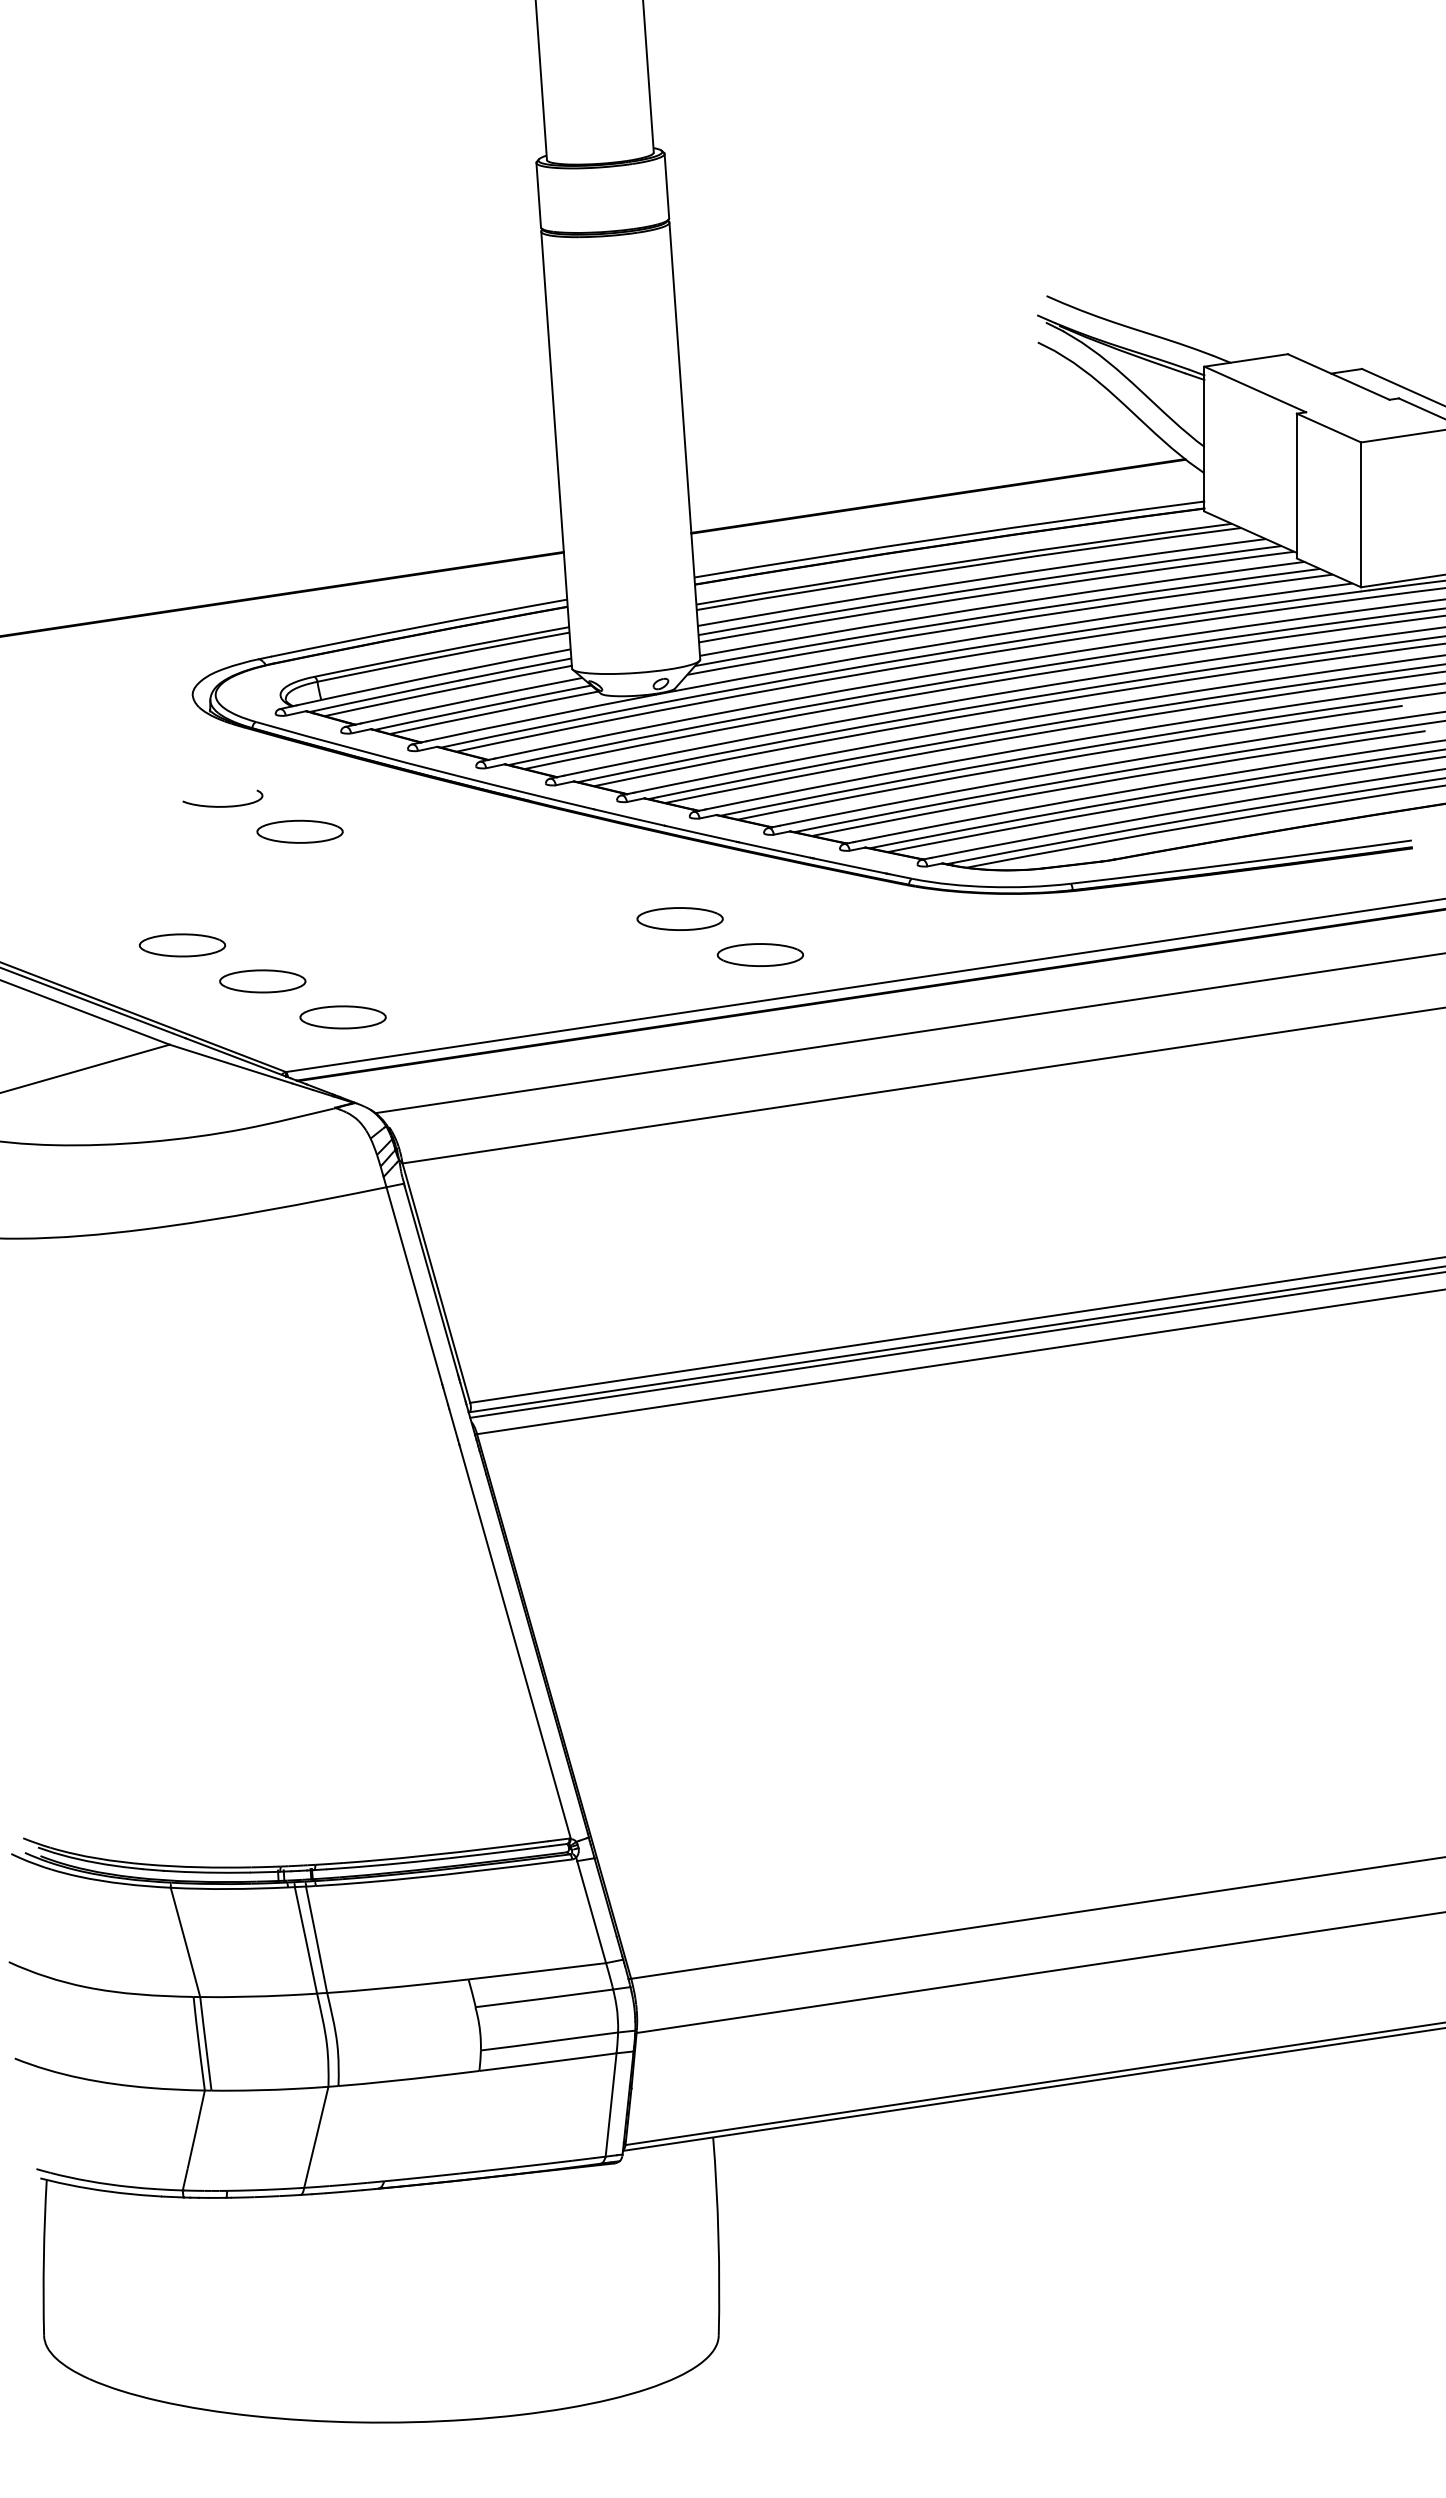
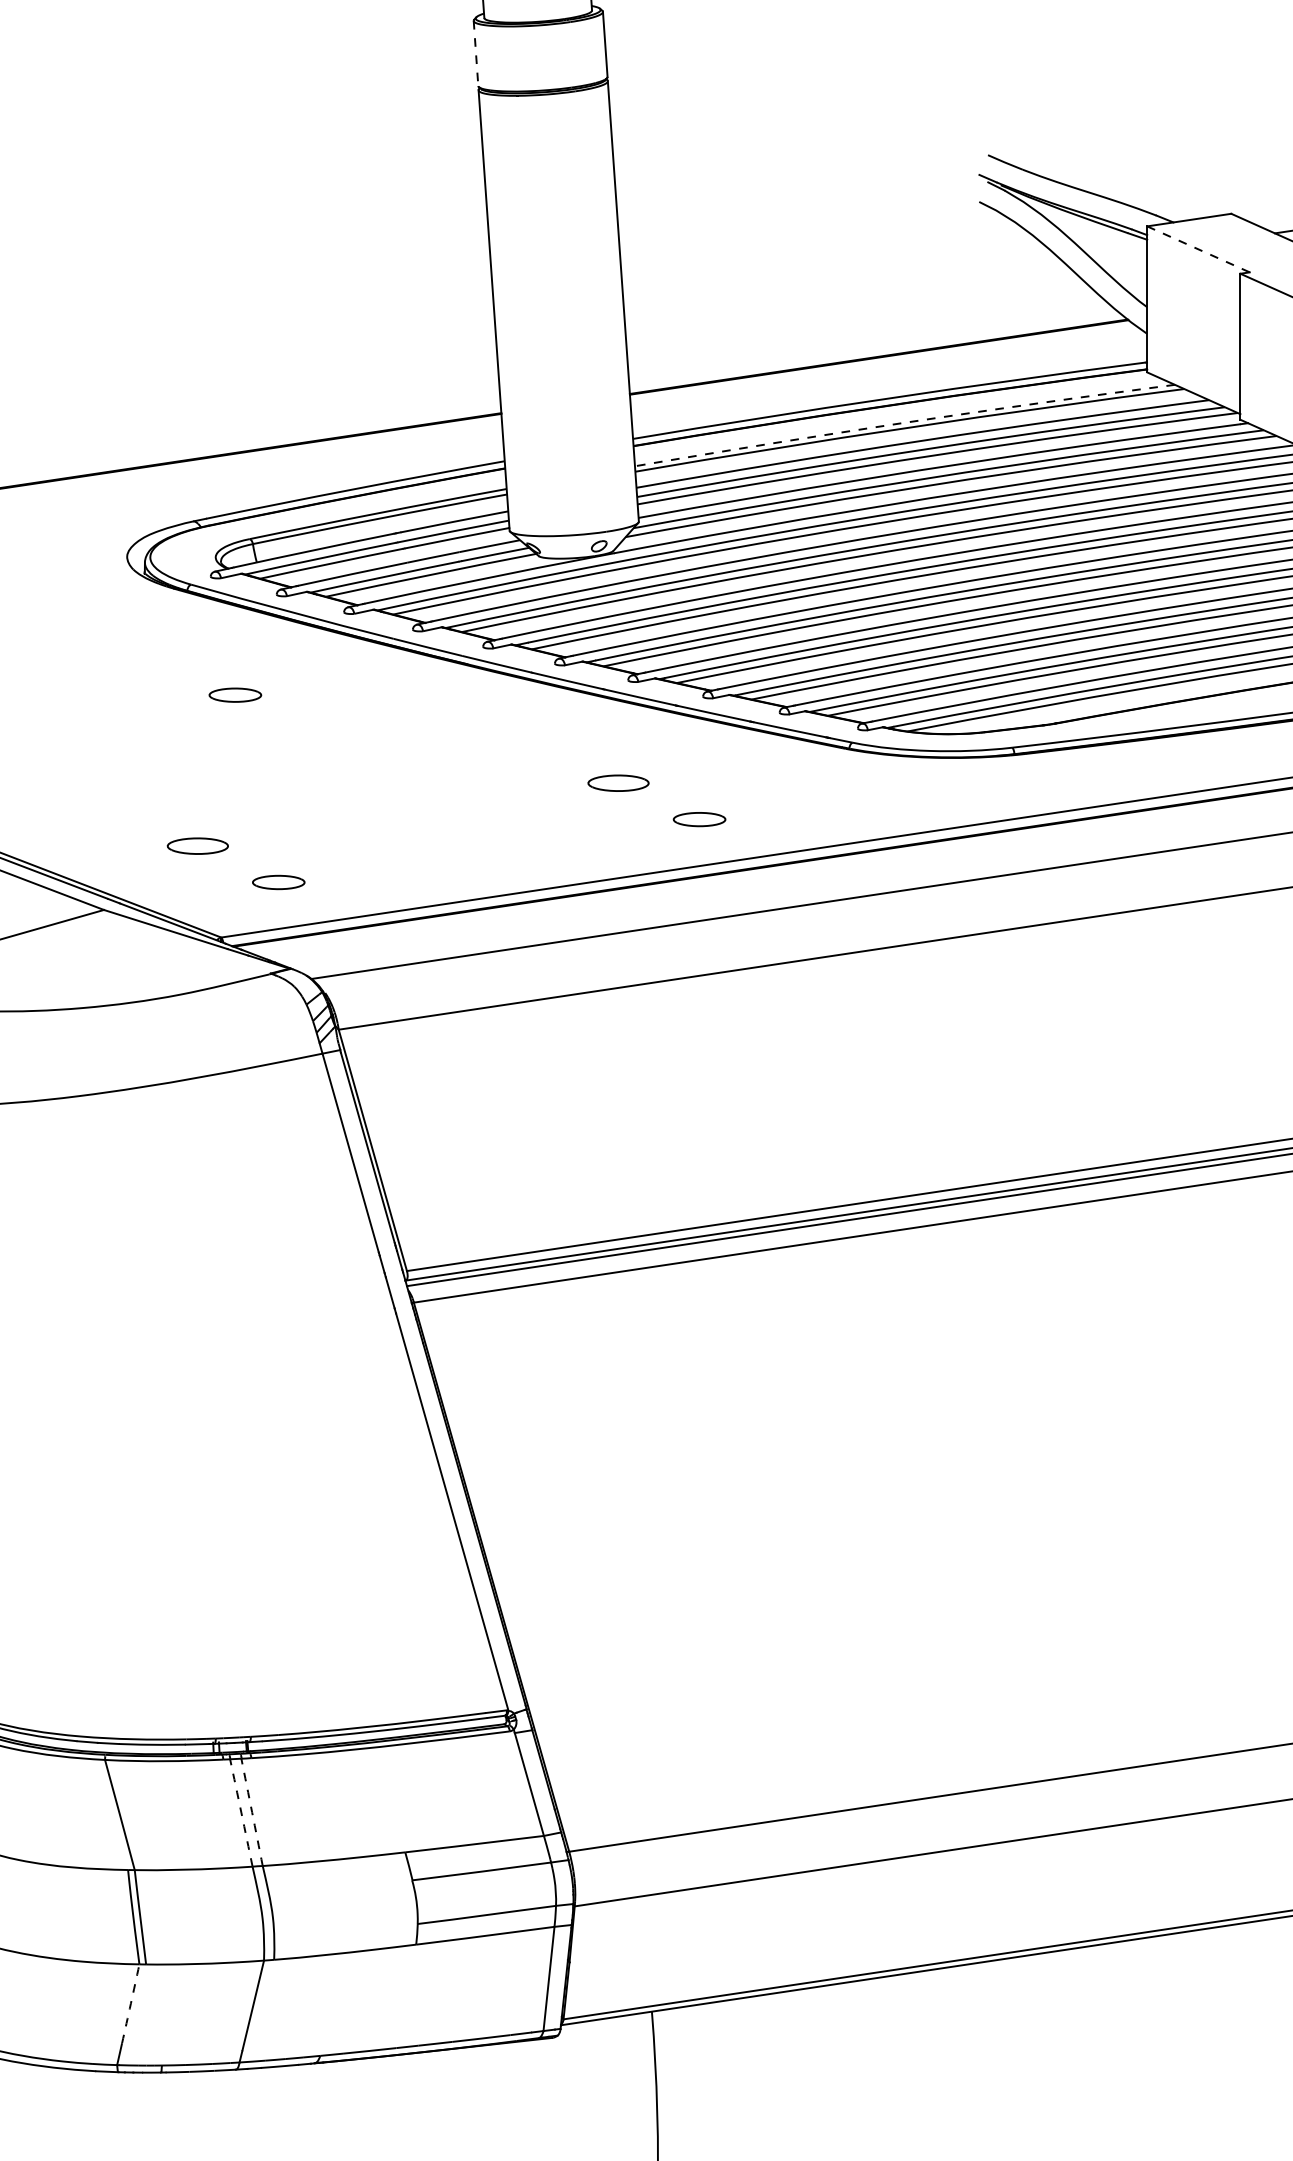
line: (538, 195) -> (475, 53), solid -> dashed
line: (1255, 389) -> (1198, 249), solid -> dashed
arc: (963, 561) -> (904, 422), solid -> dashed
curve: (225, 805) -> (160, 668), removed
part: (299, 831) -> (234, 695), size x0.6
part: (679, 918) -> (617, 782), size x0.7
part: (182, 945) -> (116, 809), removed
part: (760, 954) -> (699, 819), size x0.6
part: (262, 981) -> (197, 846), size x0.7
part: (342, 1017) -> (278, 882), size x0.6
arc: (316, 1939) -> (251, 1812), solid -> dashed
arc: (306, 1940) -> (241, 1813), solid -> dashed
arc: (196, 2129) -> (130, 2003), solid -> dashed

